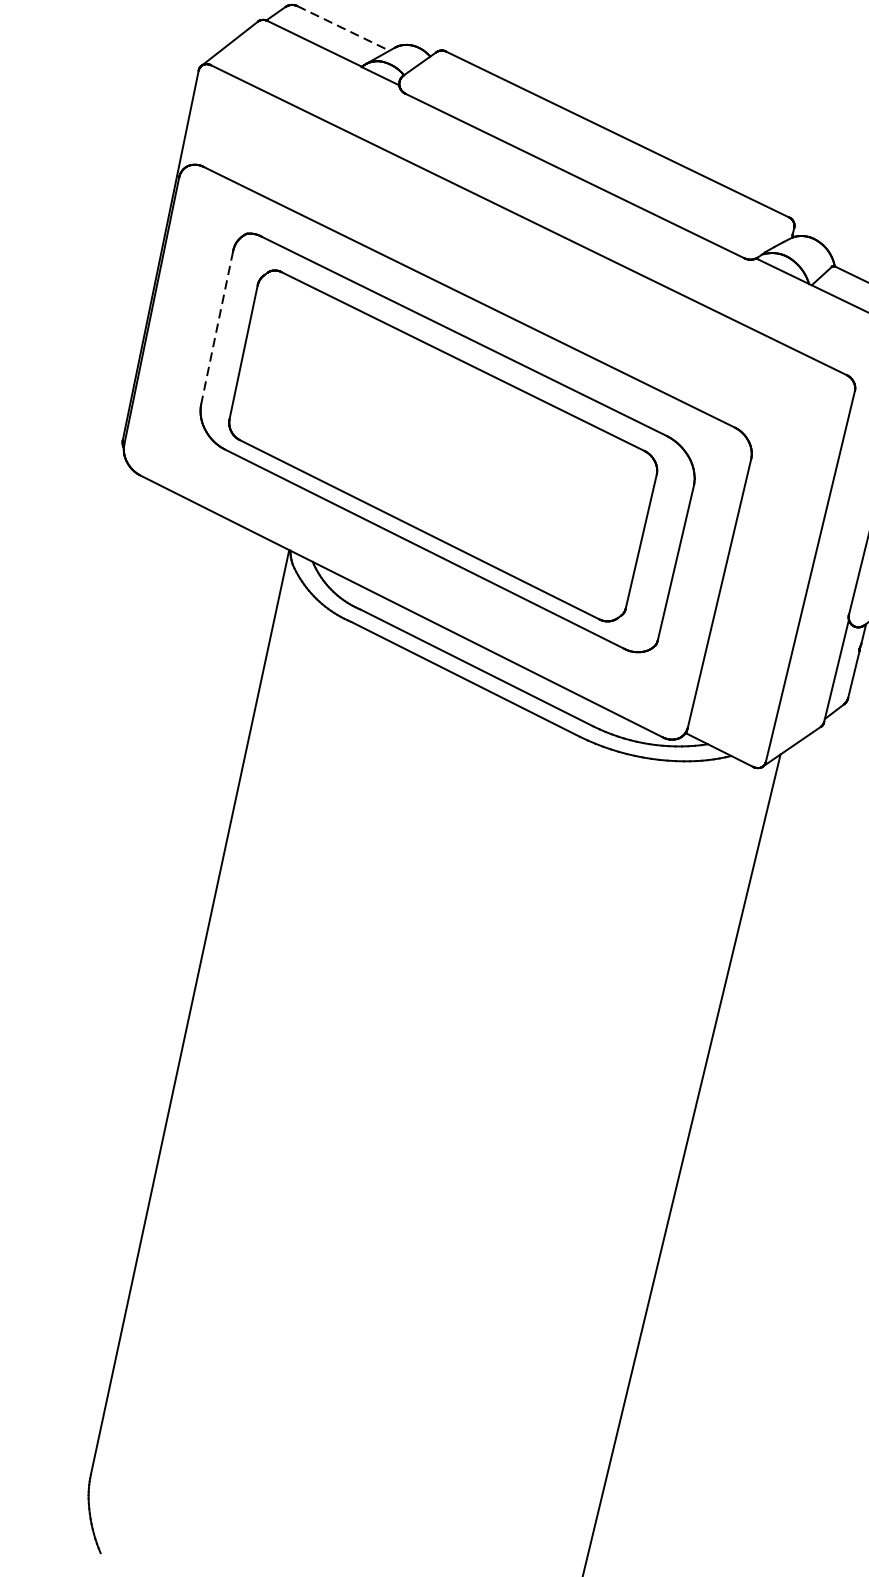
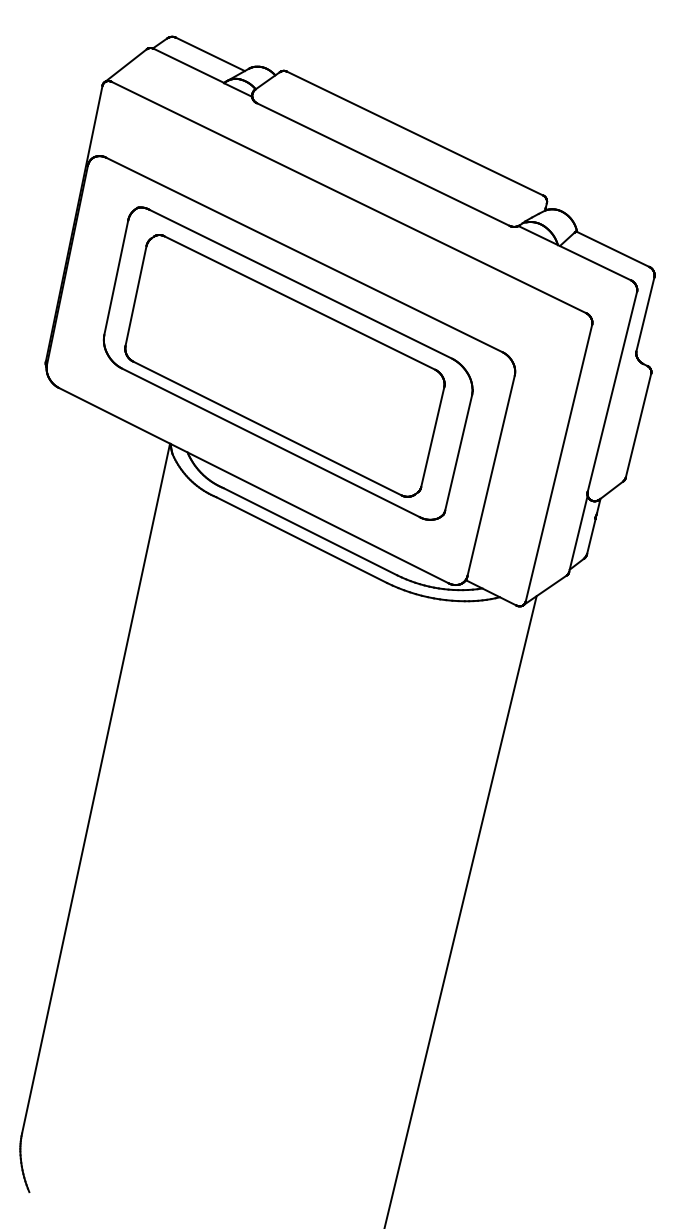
line: (343, 28) -> (210, 54), dashed -> solid
line: (217, 328) -> (116, 278), dashed -> solid

